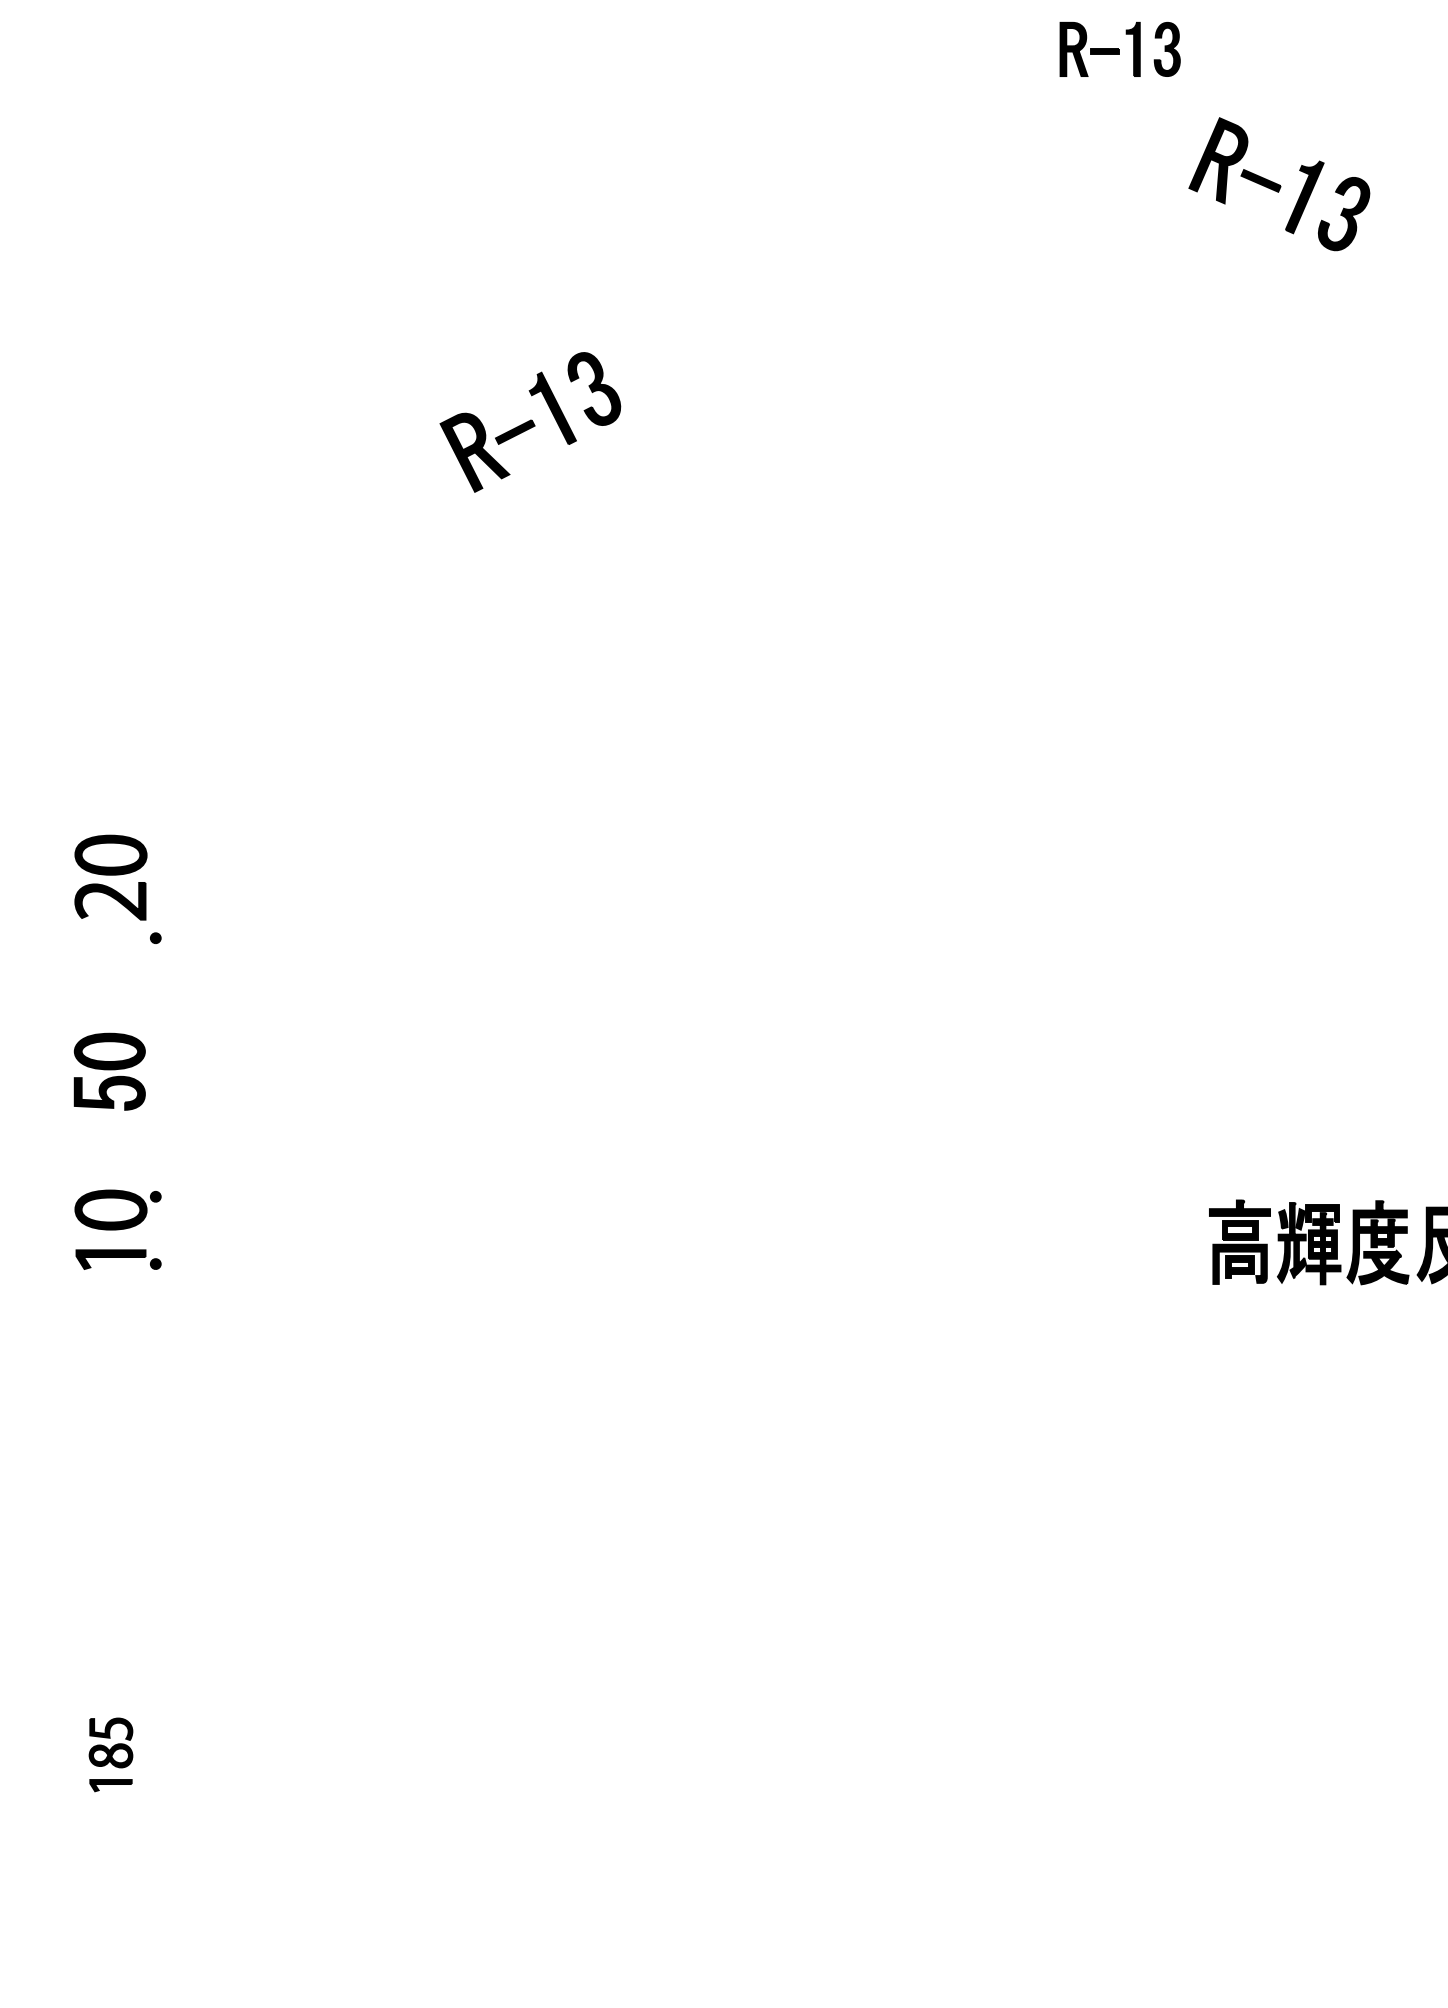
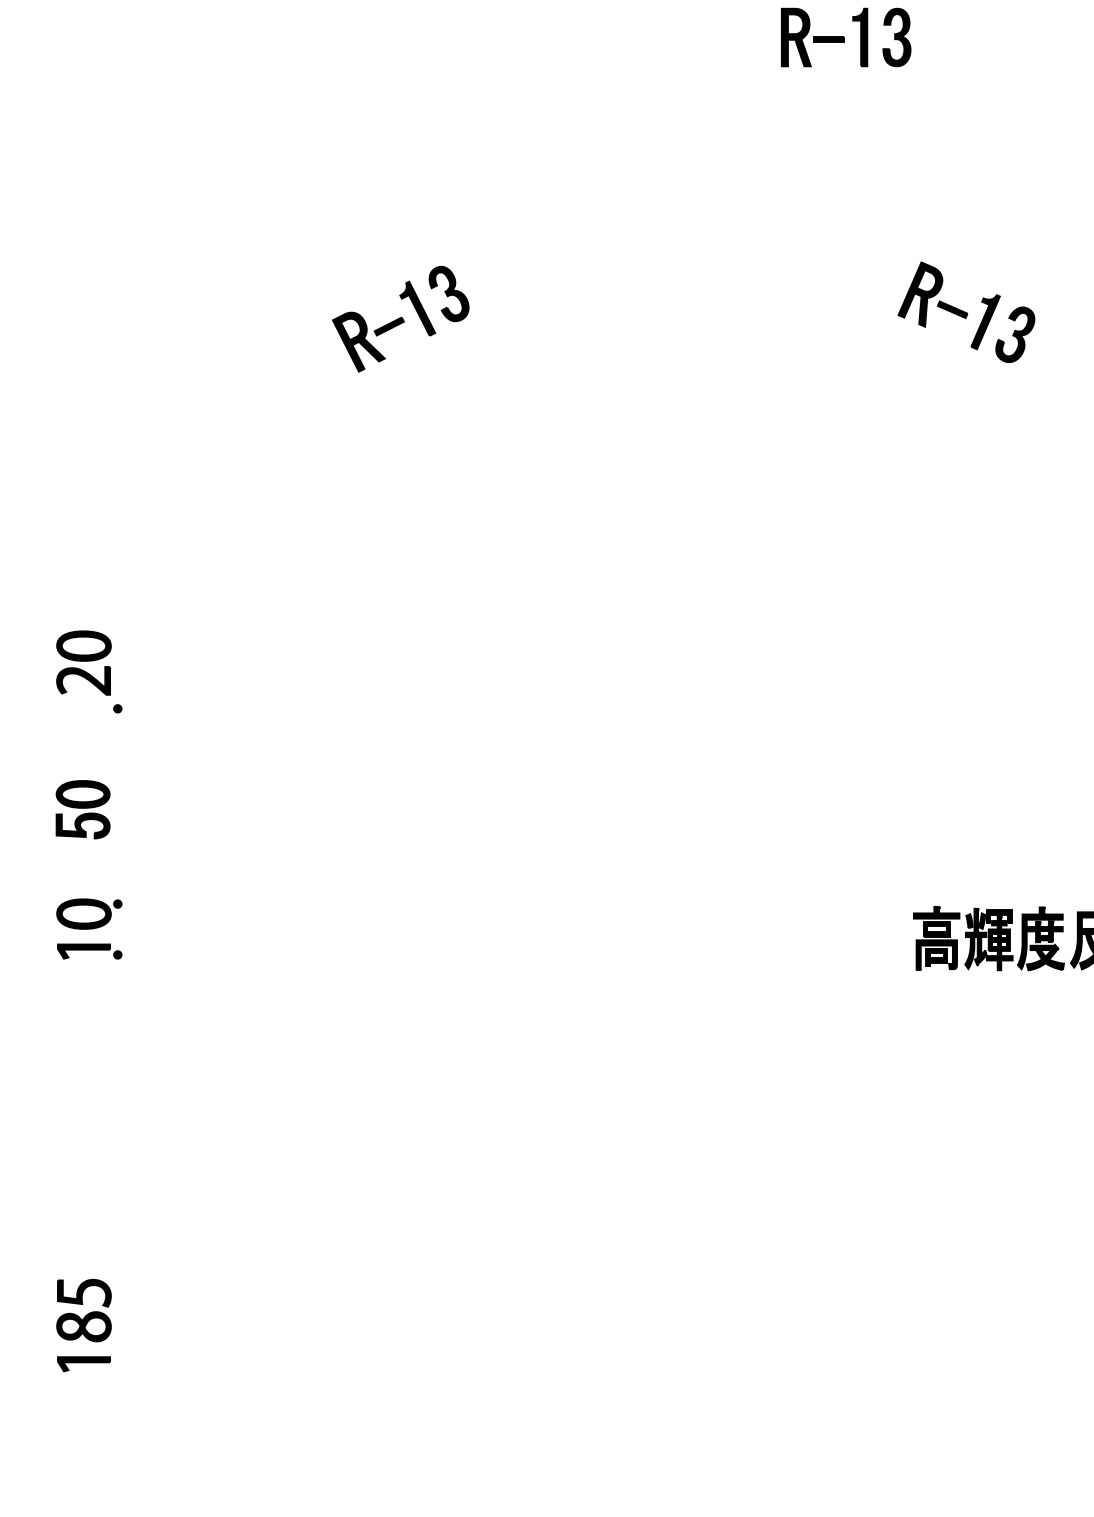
part: (1120, 49) -> (846, 37), size x1.43
part: (1279, 184) -> (966, 312), moved
part: (110, 1754) -> (83, 1325), size x1.67

